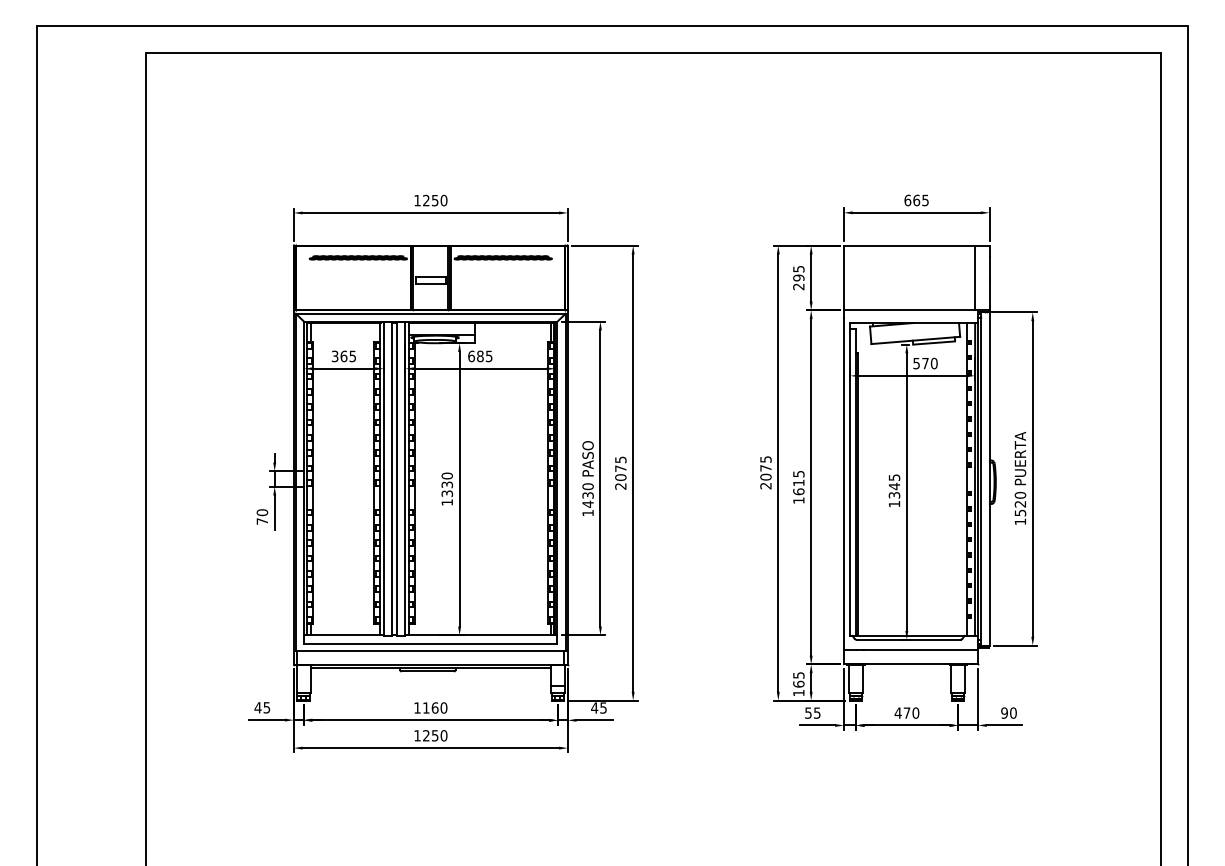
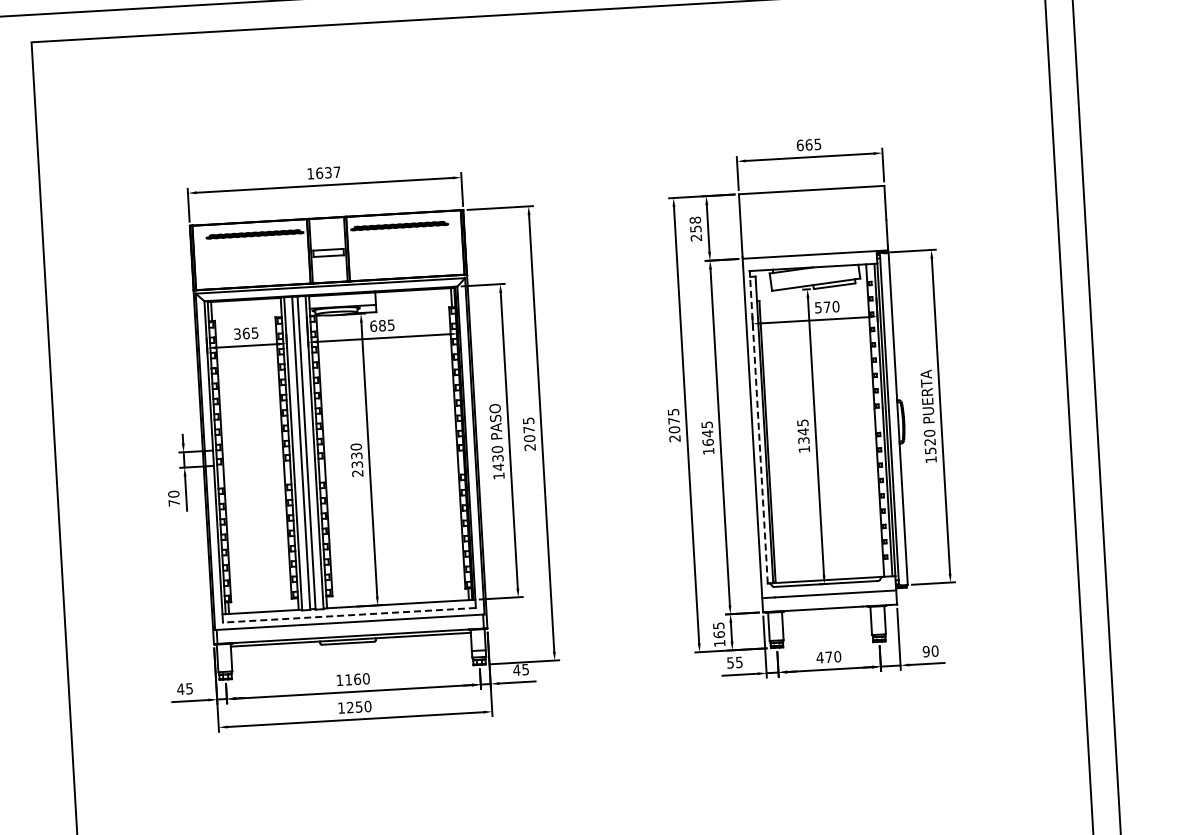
text: (435, 200) -> (328, 172), 1250 -> 1637
text: (798, 273) -> (695, 224), 295 -> 258
line: (974, 277) -> (871, 218), removed
line: (850, 479) -> (759, 427), solid -> dashed
text: (798, 482) -> (707, 433), 1615 -> 1645
text: (446, 502) -> (357, 473), 1330 -> 2330
line: (430, 643) -> (349, 615), solid -> dashed

